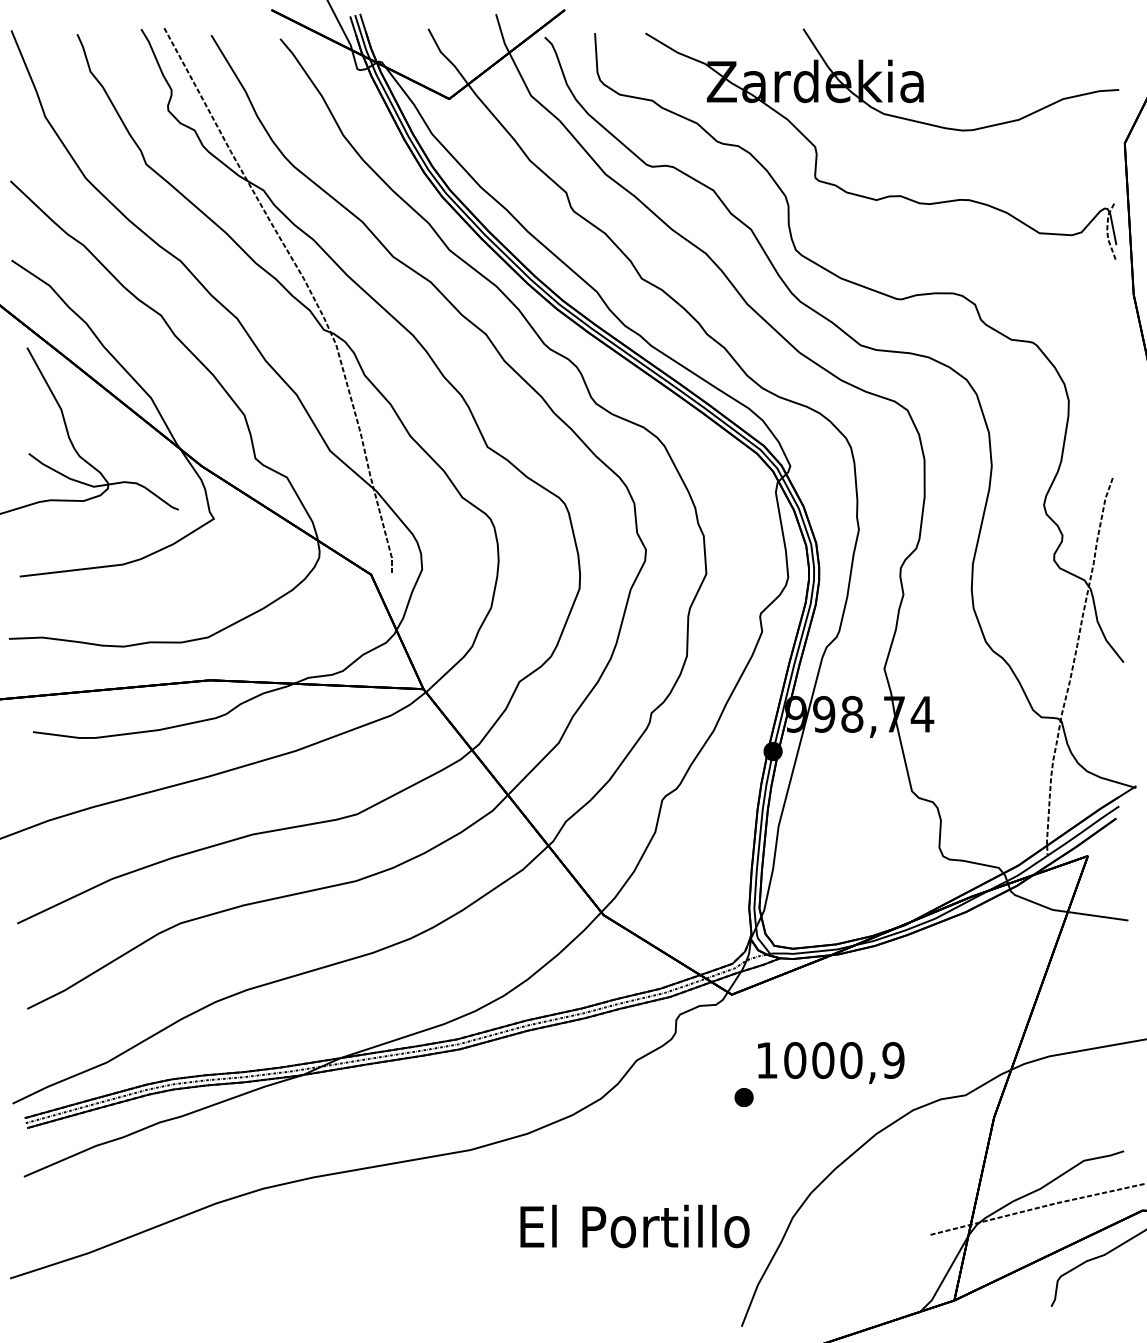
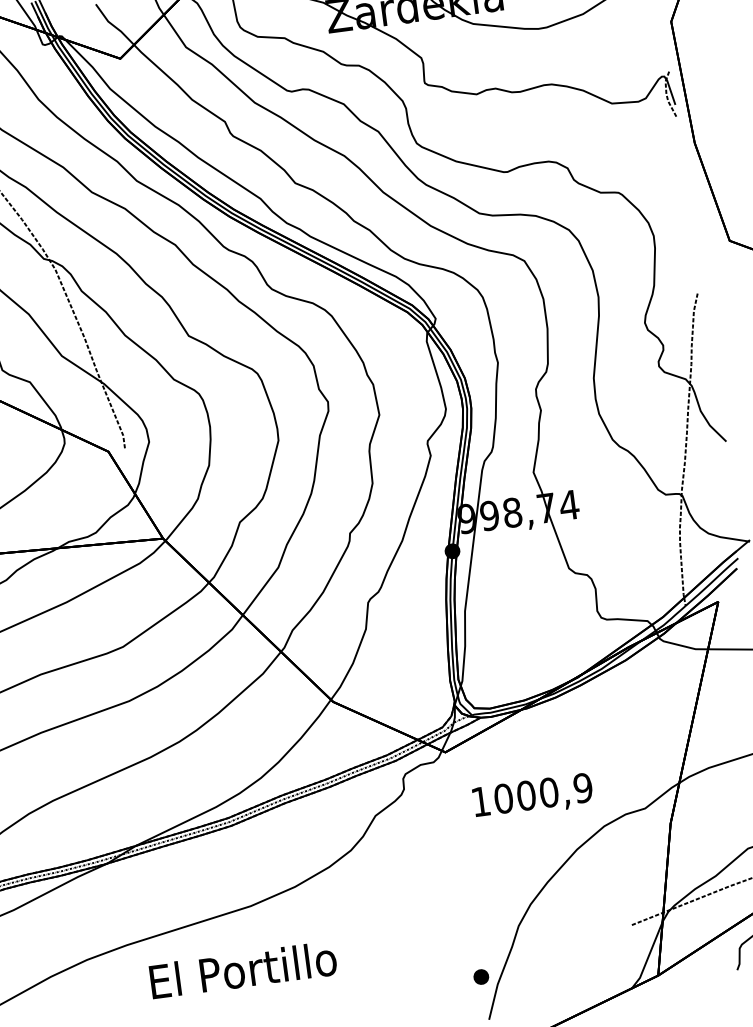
part: (743, 1097) -> (480, 977), moved
text: (634, 1226) -> (242, 970), moved

